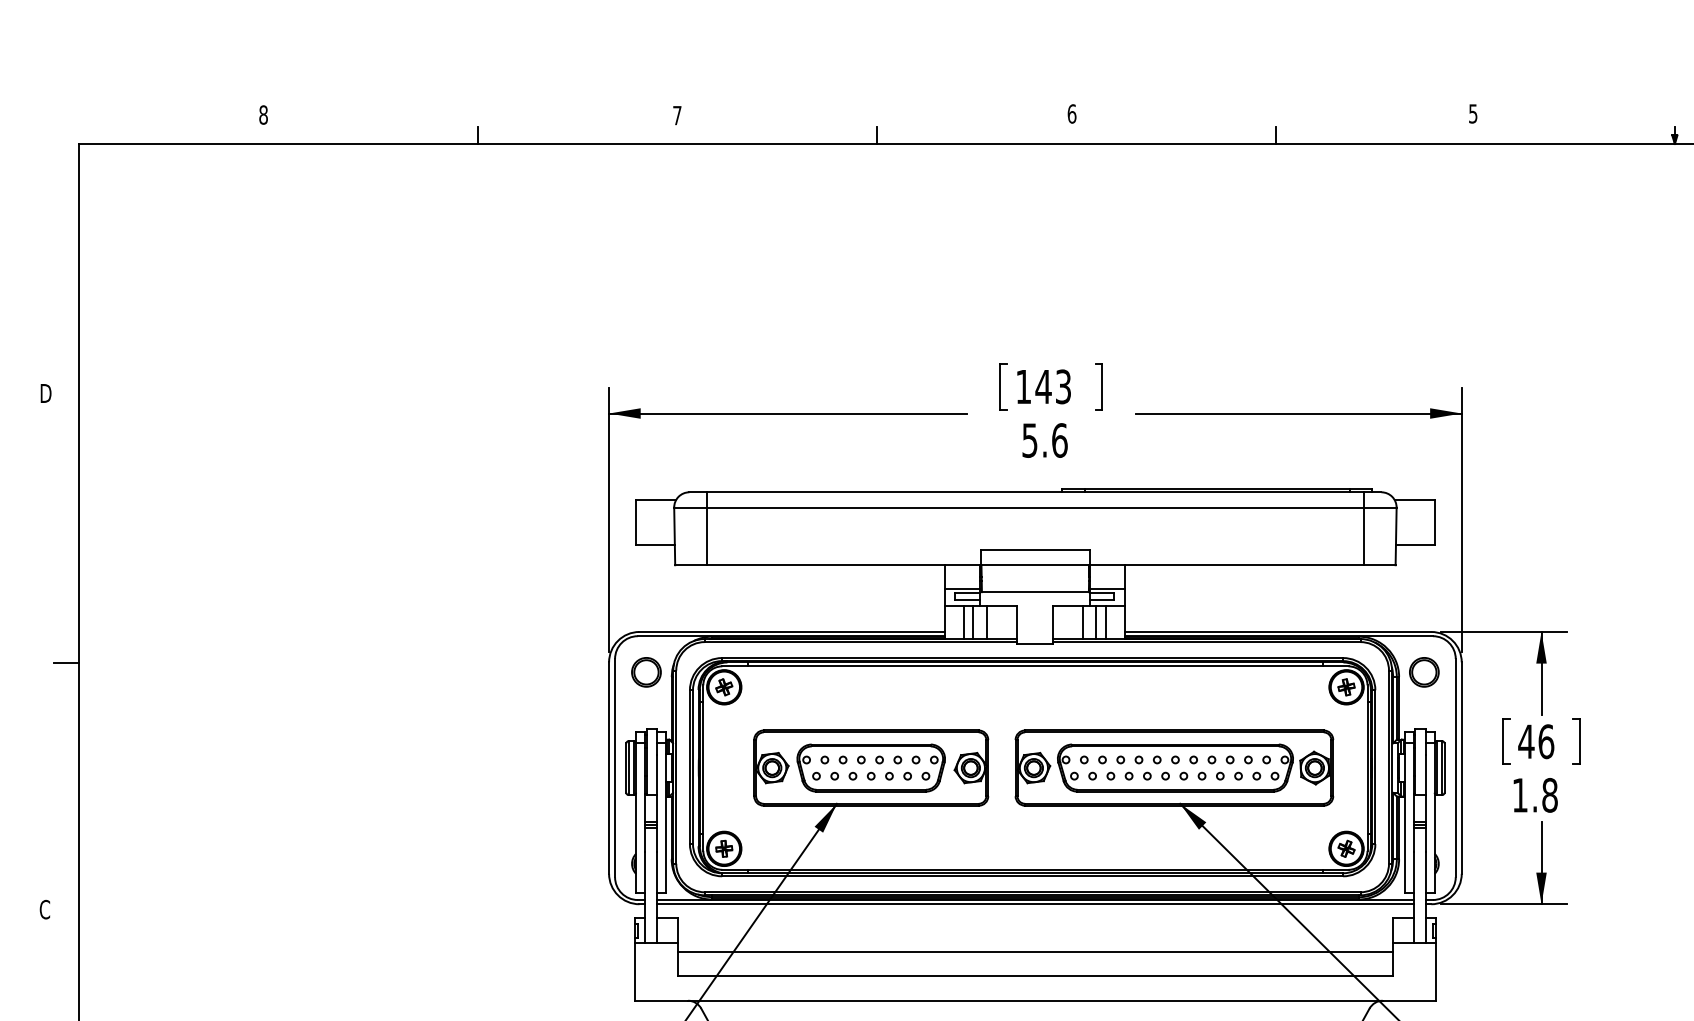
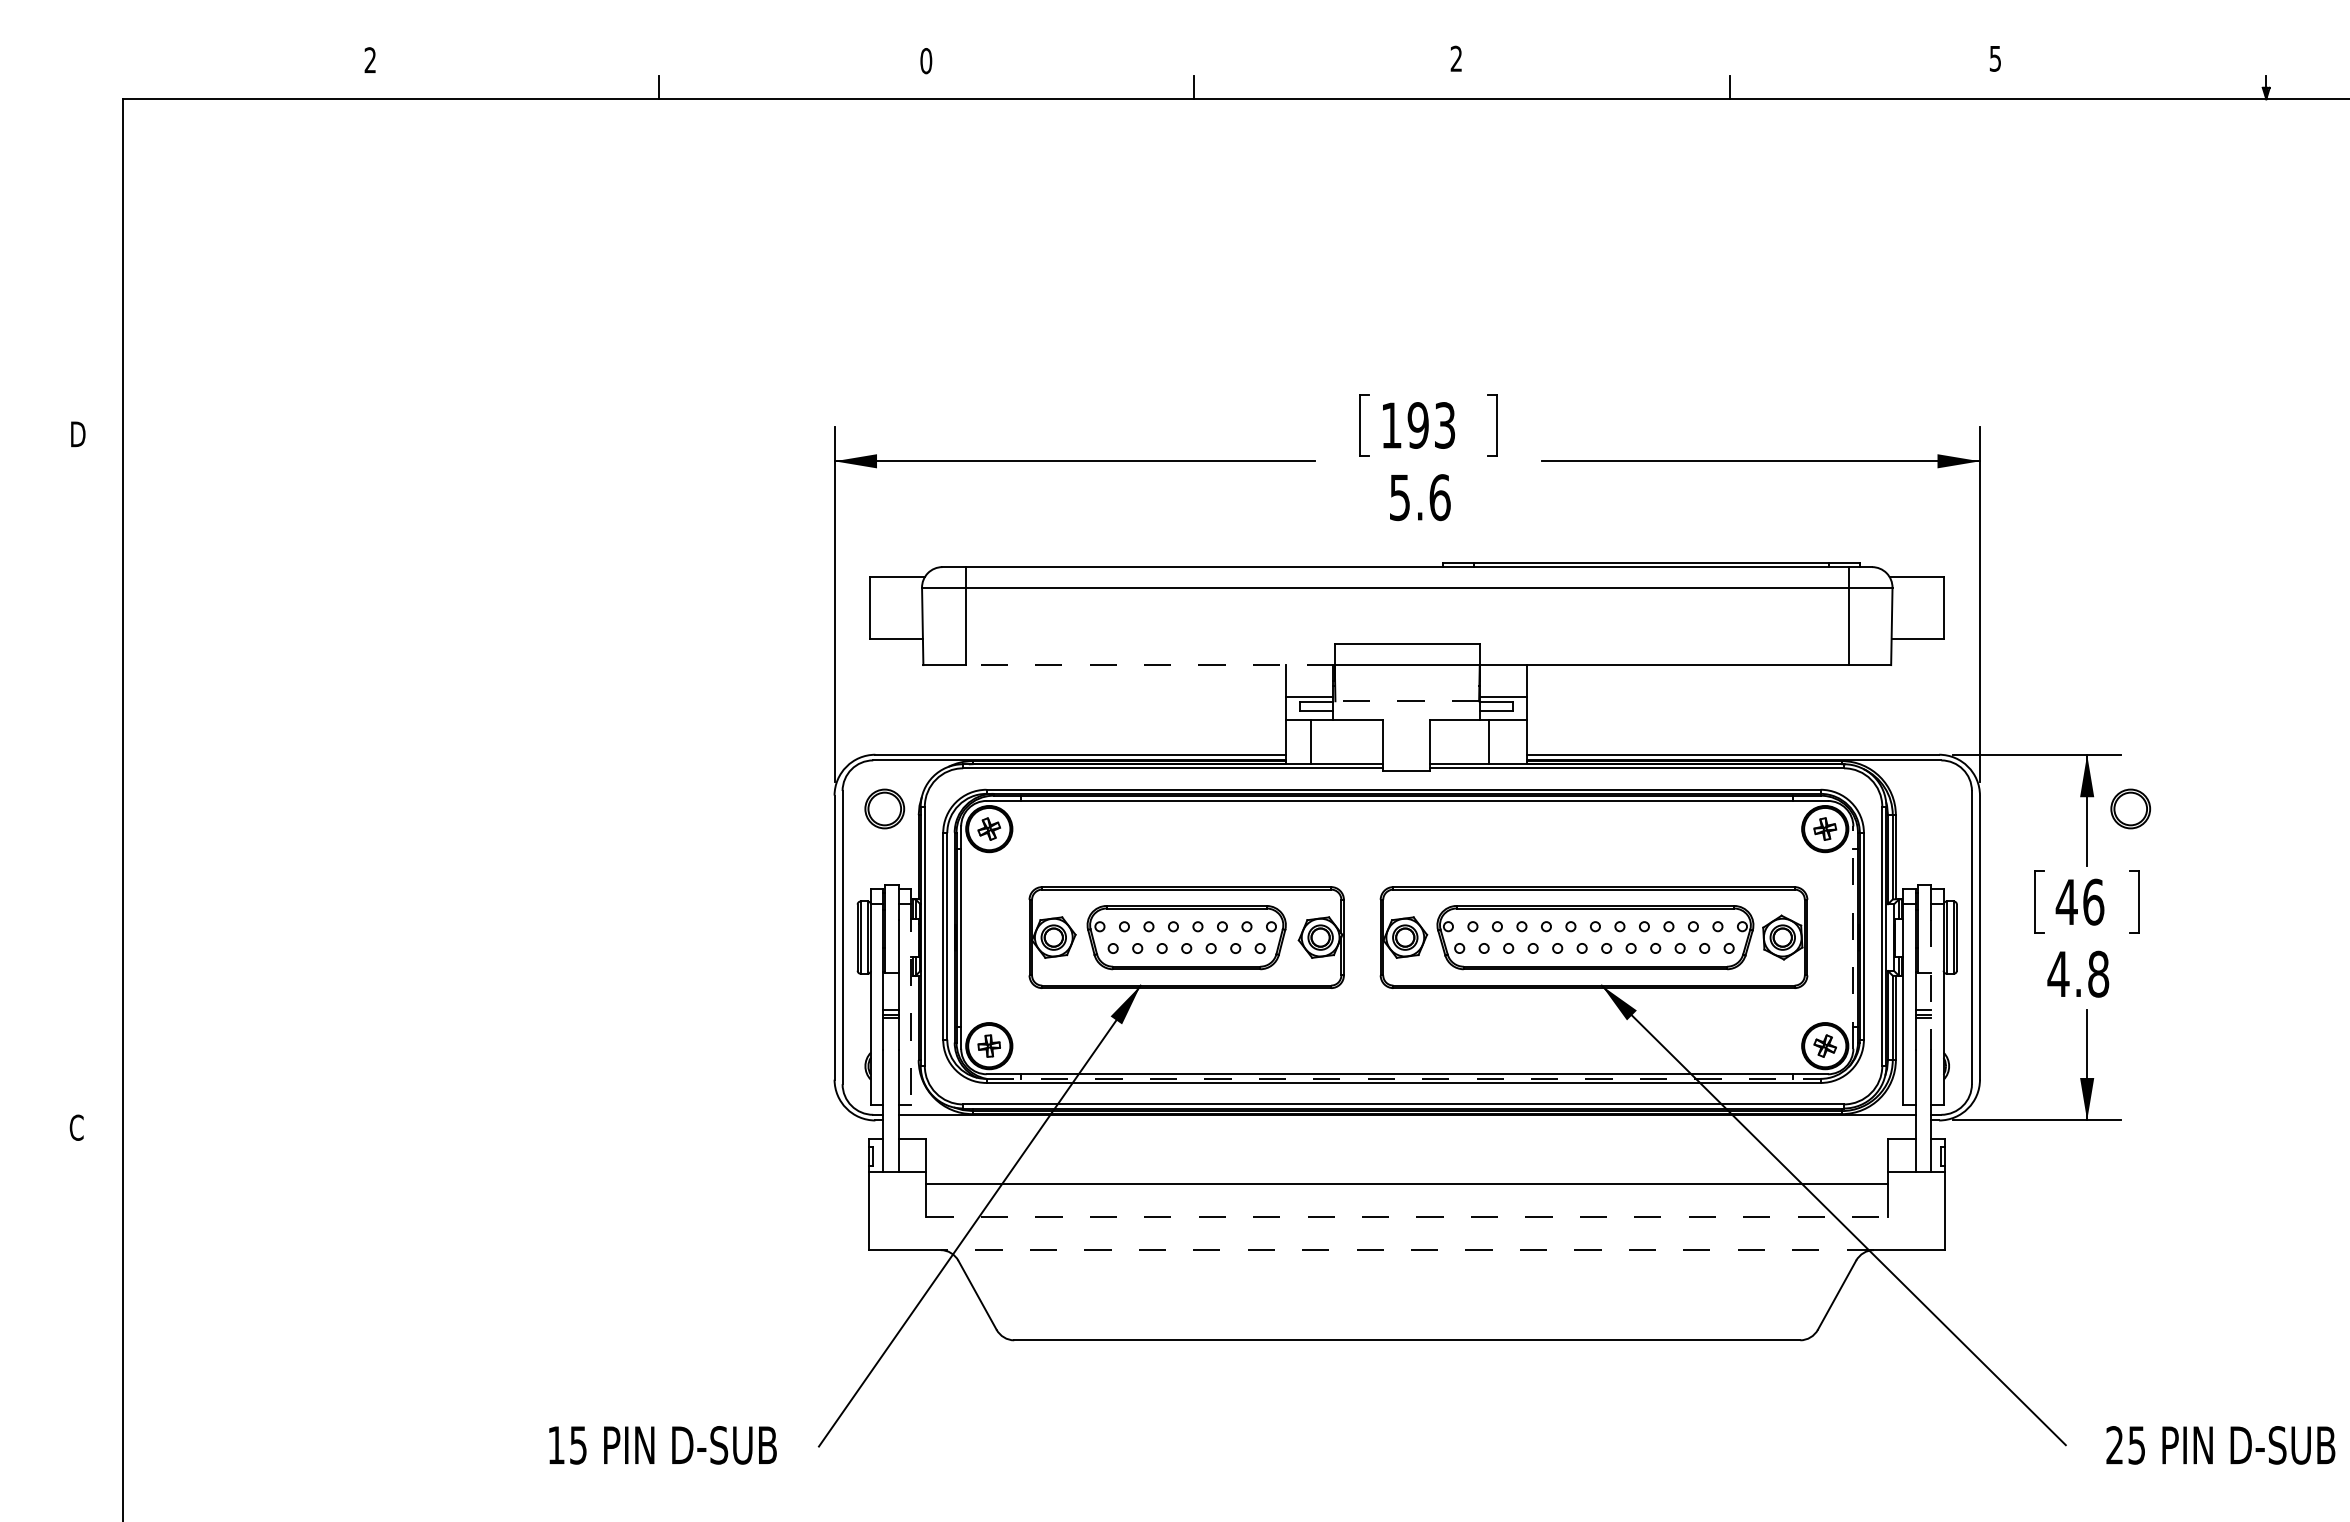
text: (1072, 113) -> (1456, 58), 6 -> 2
text: (263, 115) -> (370, 60), 8 -> 2
text: (677, 115) -> (926, 61), 7 -> 0
text: (1043, 386) -> (1418, 425), 143 -> 193
line: (843, 565) -> (1149, 665), solid -> dashed
line: (1035, 592) -> (1407, 701), solid -> dashed
line: (973, 622) -> (1323, 741), removed
line: (987, 622) -> (1342, 741), removed
line: (1082, 622) -> (1470, 741), removed
line: (1105, 622) -> (1501, 741), removed
line: (66, 663) -> (105, 796), removed
part: (1424, 671) -> (2130, 808), moved
line: (1367, 768) -> (1853, 937), solid -> dashed
text: (1520, 794) -> (2058, 973), 1.8 -> 4.8
line: (1425, 803) -> (1931, 984), solid -> dashed
line: (666, 818) -> (911, 1005), solid -> dashed
line: (1033, 872) -> (1404, 1078), solid -> dashed
line: (1034, 904) -> (1406, 1120), removed
line: (1035, 975) -> (1407, 1216), solid -> dashed
line: (1035, 1001) -> (1407, 1250), solid -> dashed

